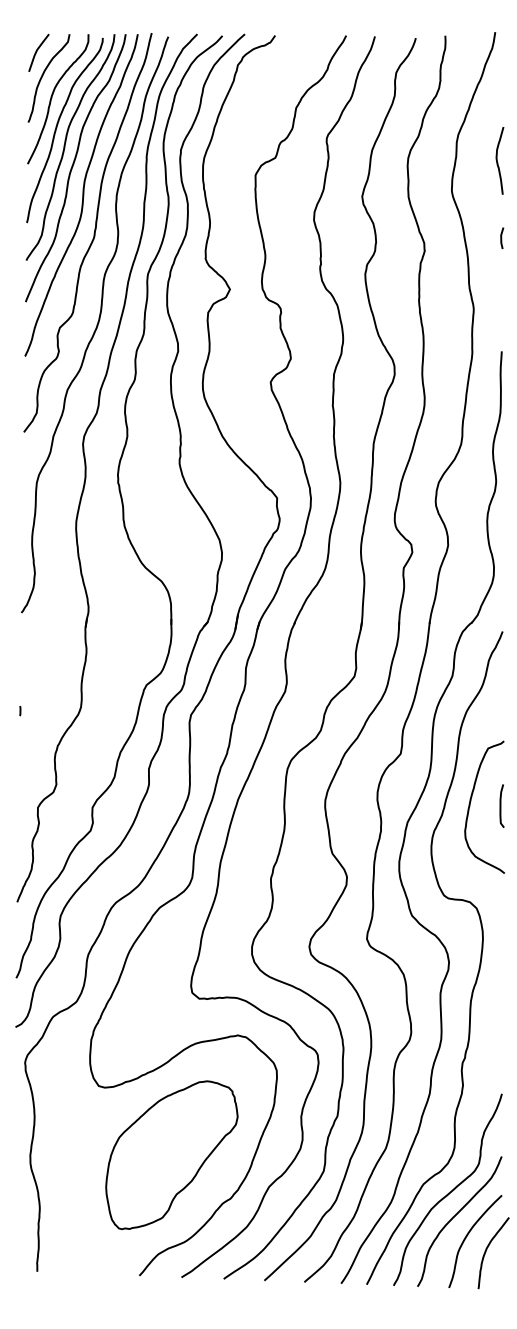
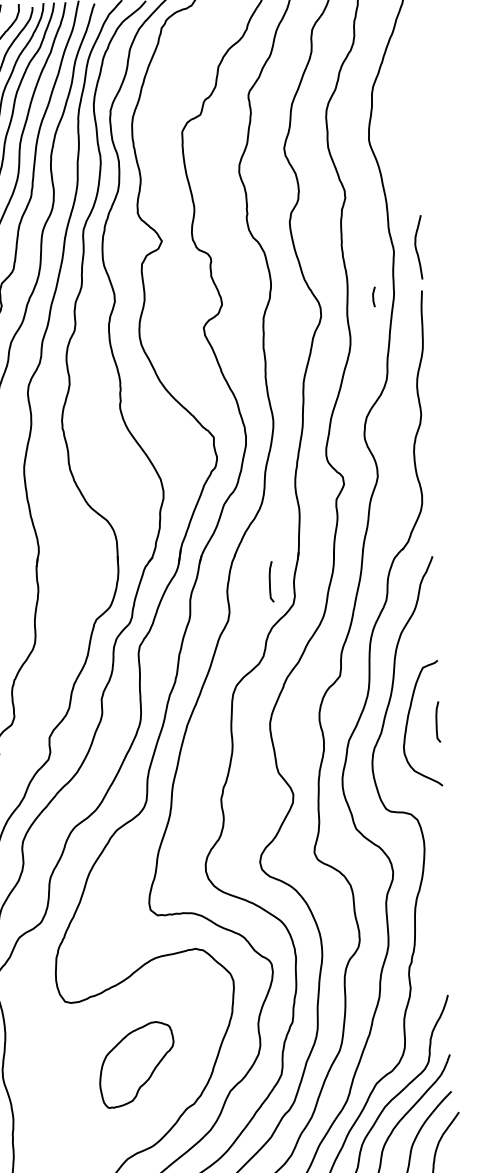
curve: (497, 160) -> (416, 247), moved
line: (502, 237) -> (374, 296), moved
curve: (331, 651) -> (270, 581), added
part: (171, 1155) -> (136, 1065), size x0.6

